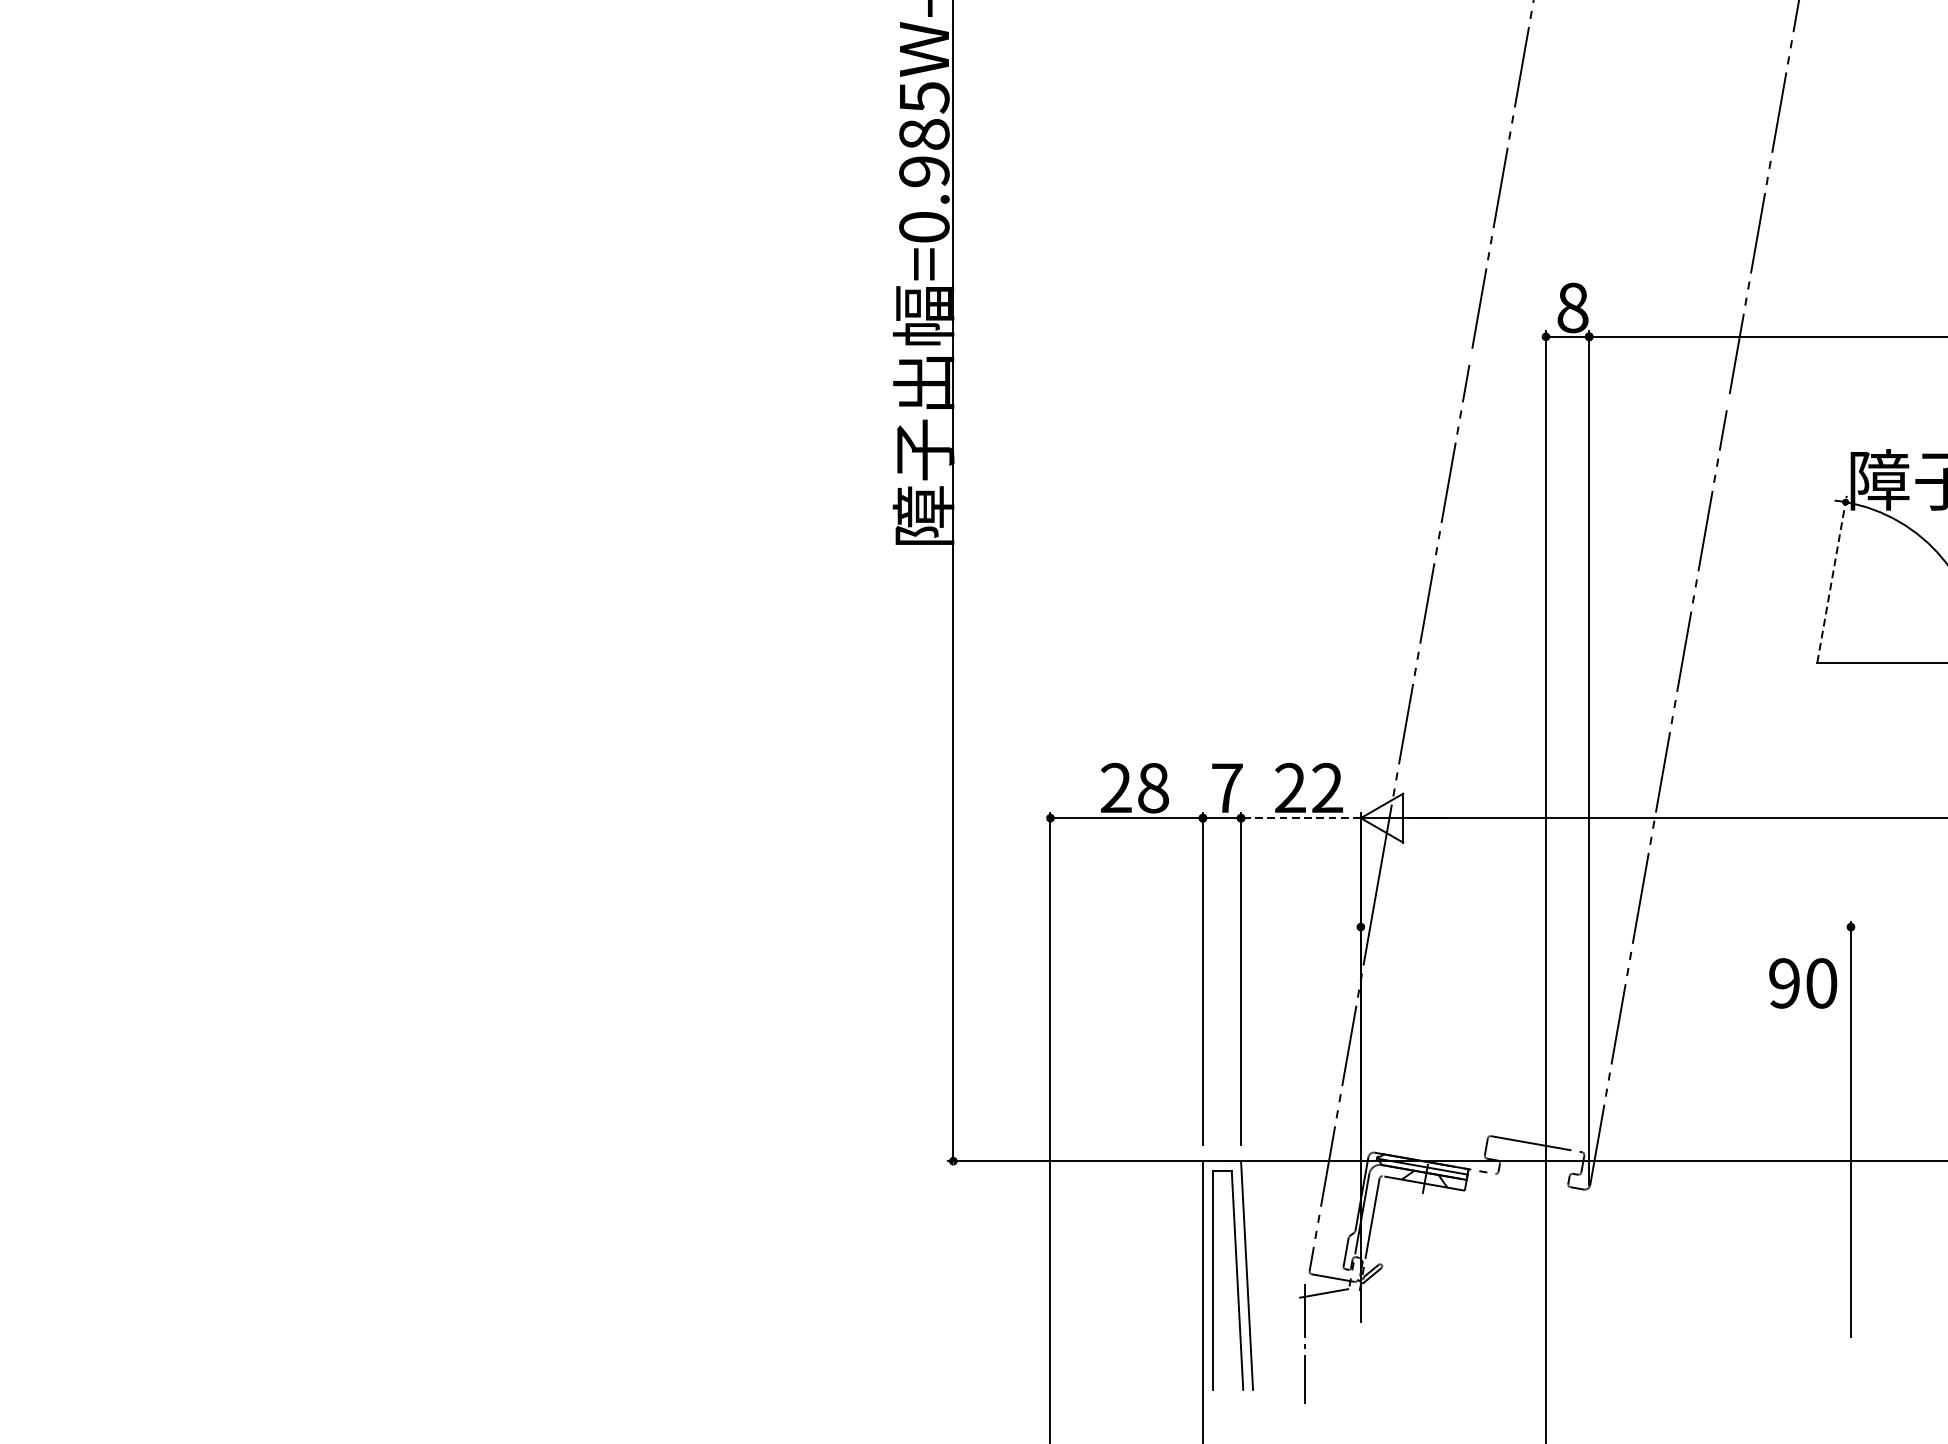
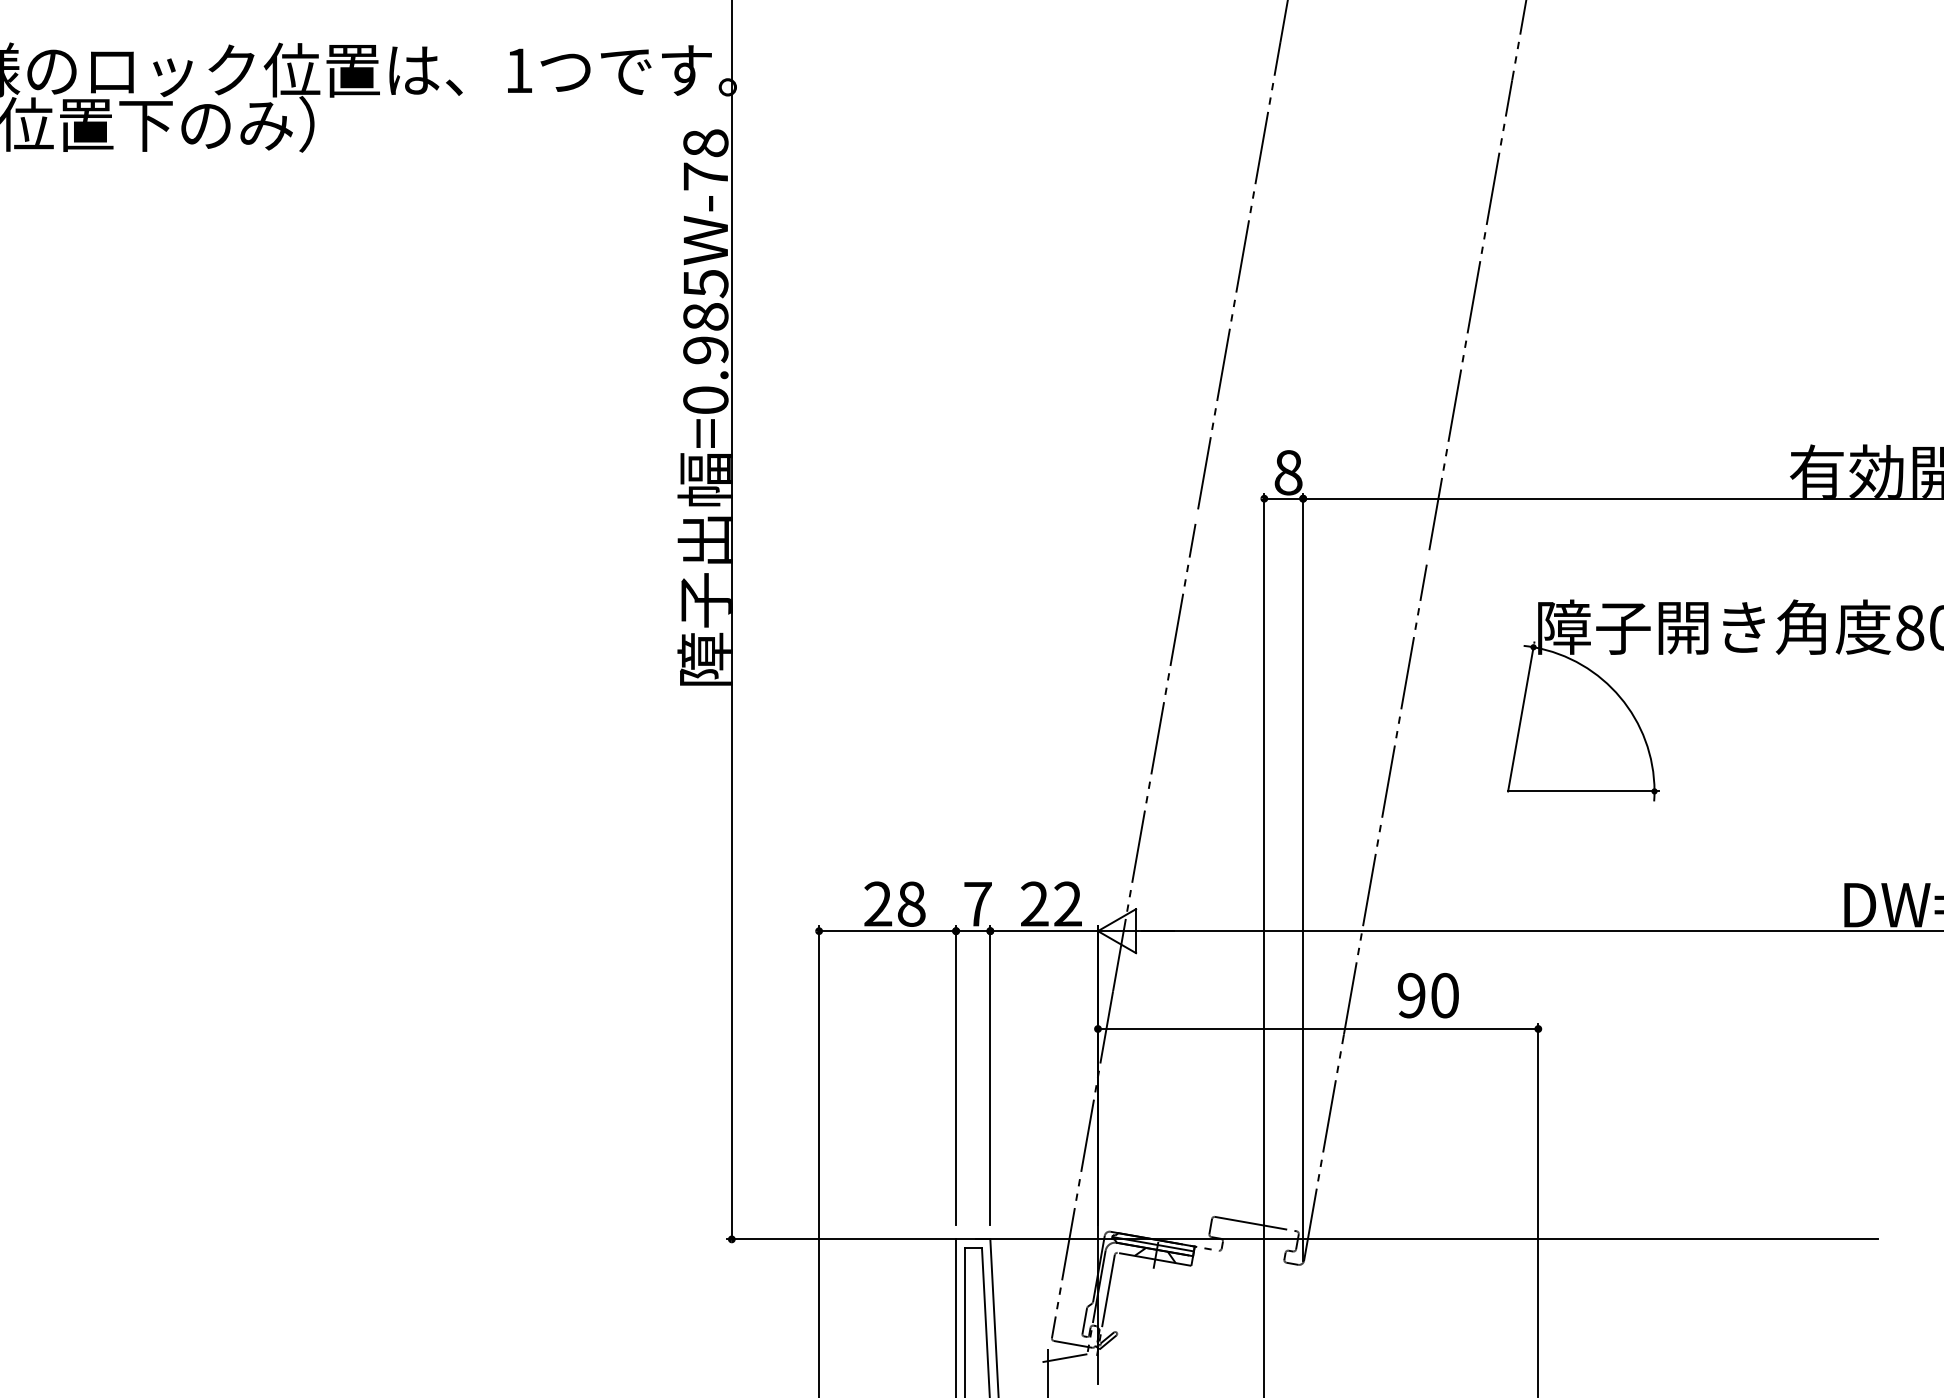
line: (1831, 581) -> (1520, 718), dashed -> solid
line: (1301, 818) -> (1044, 931), dashed -> solid
line: (1605, 927) -> (1317, 1029), added
text: (1802, 983) -> (1427, 995), moved

